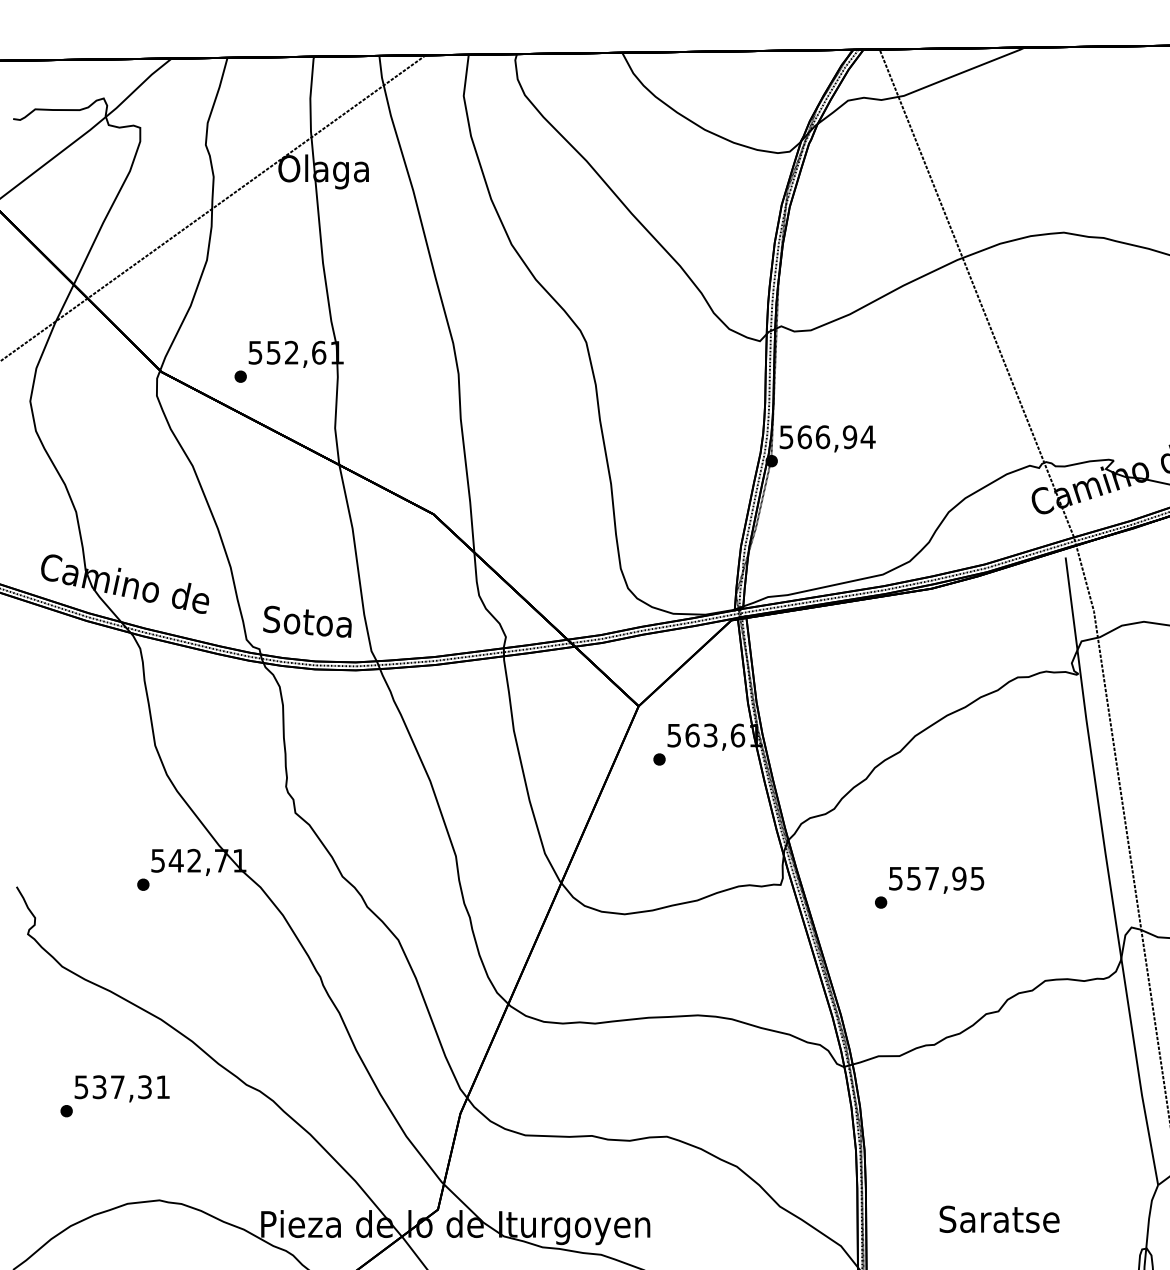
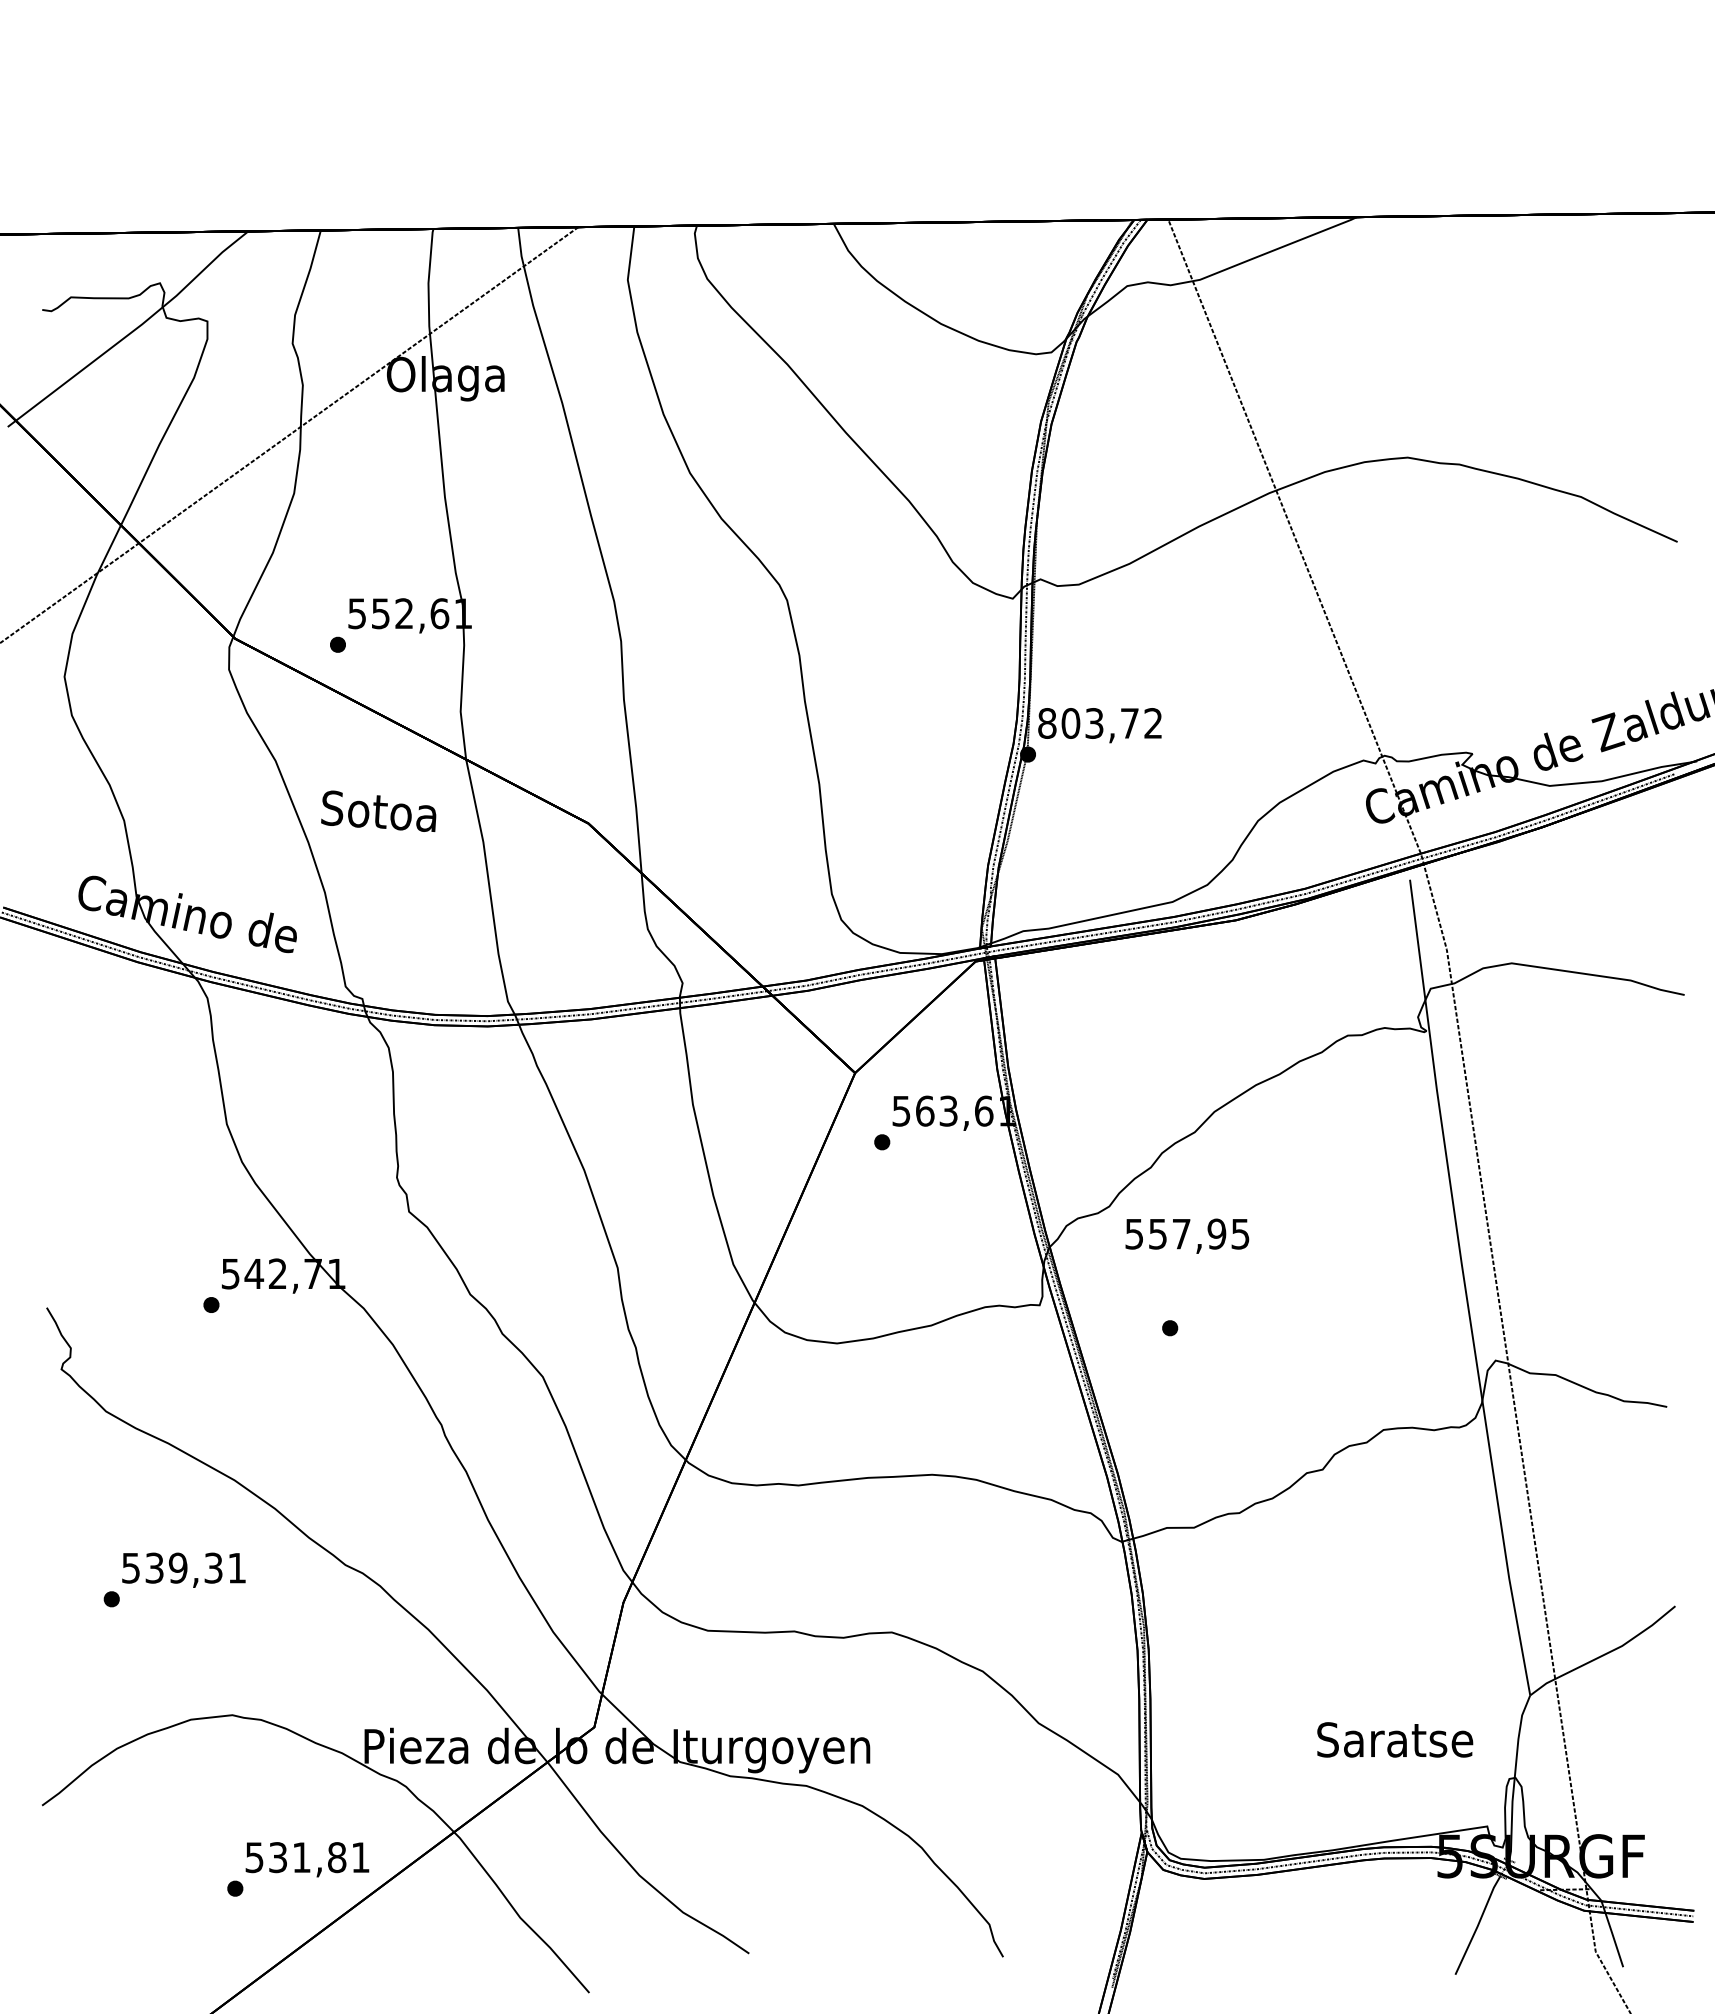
text: (827, 437) -> (1100, 723), 566,94 -> 803,72
text: (307, 621) -> (378, 810), moved
text: (936, 879) -> (1187, 1235), moved
text: (117, 1086) -> (177, 1567), 537,31 -> 539,31
text: (999, 1219) -> (1395, 1739), moved

